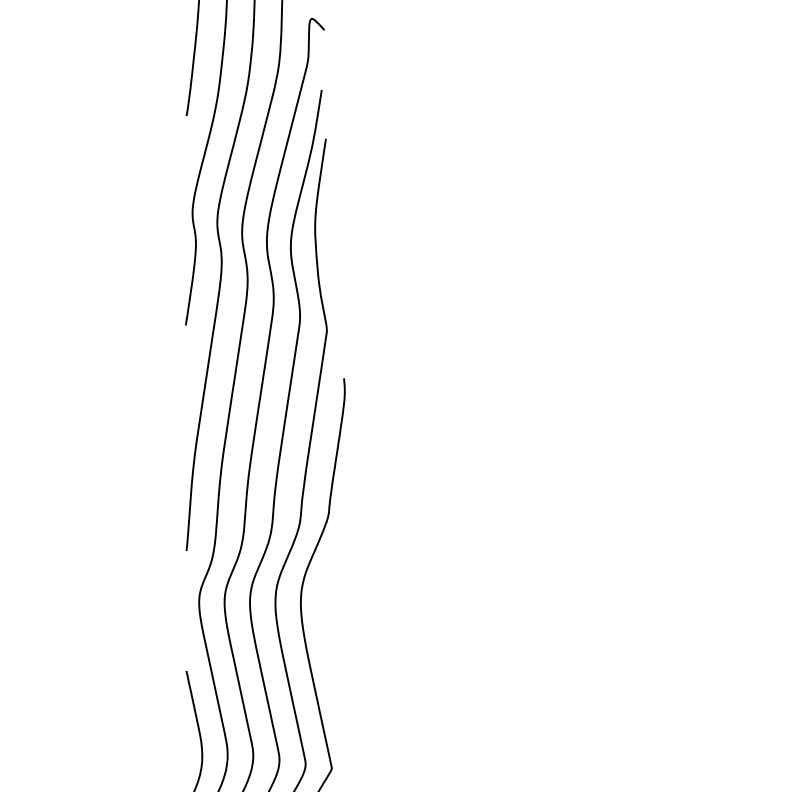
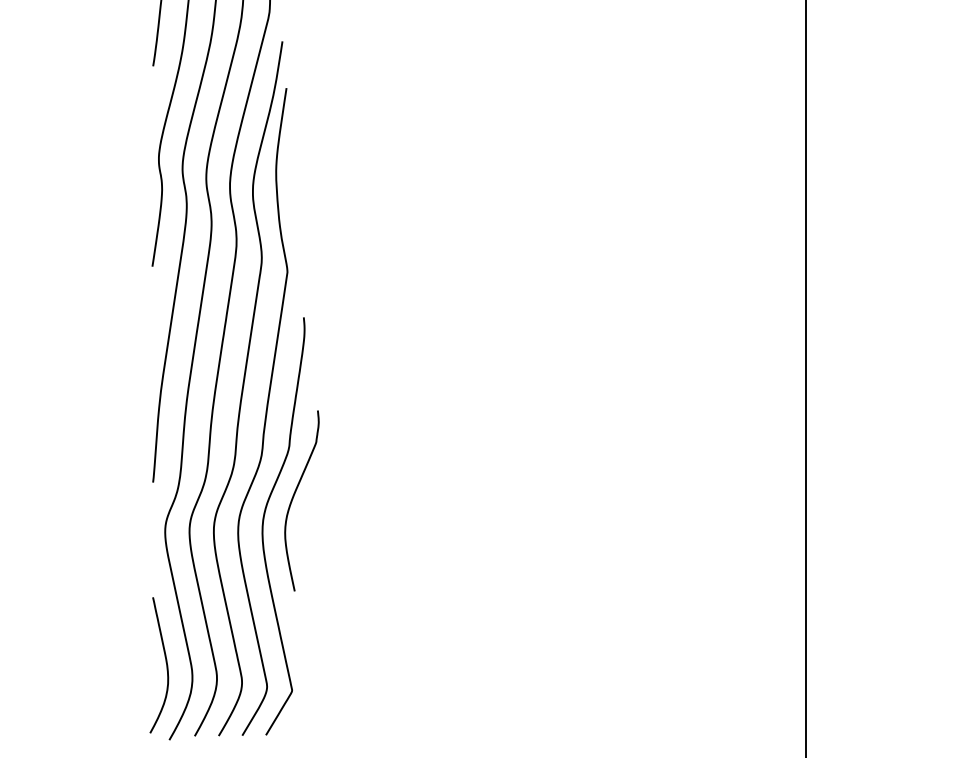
curve: (334, 565) -> (294, 496), added

